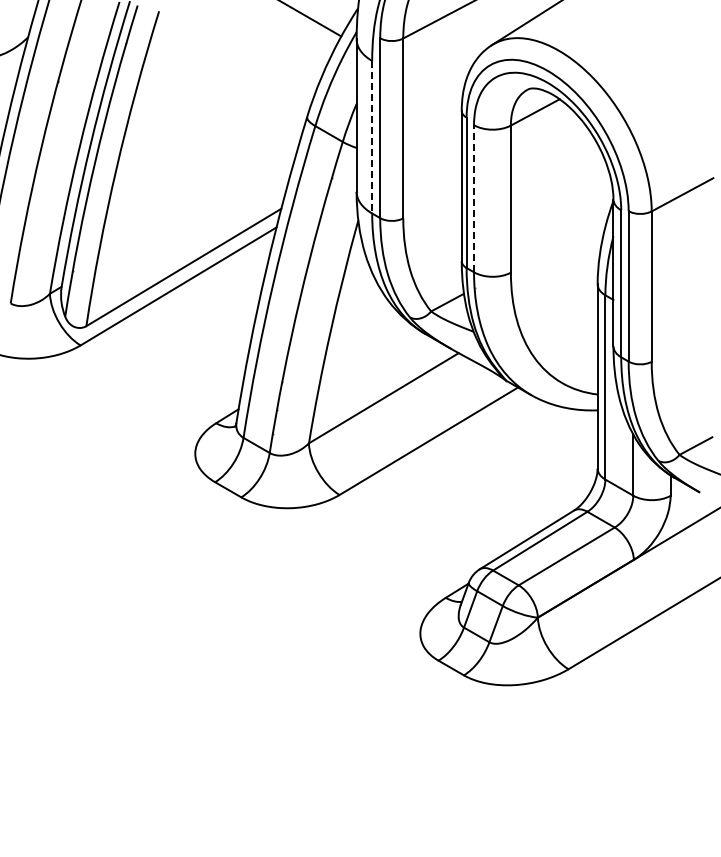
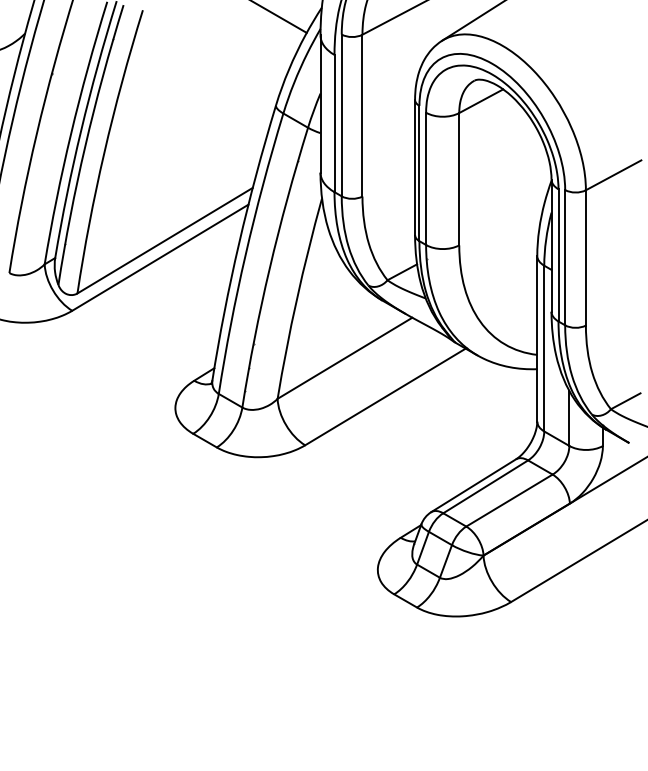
line: (372, 137) -> (334, 123), dashed -> solid
line: (474, 198) -> (426, 178), dashed -> solid

